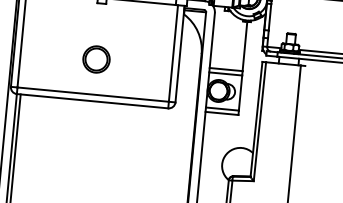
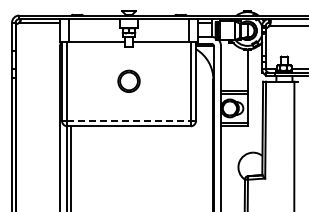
part: (95, 58) -> (128, 80), moved
line: (93, 94) -> (129, 120), solid -> dashed

